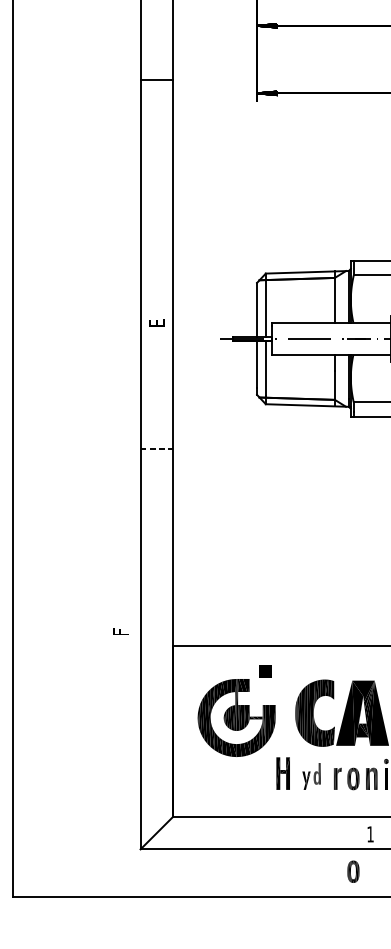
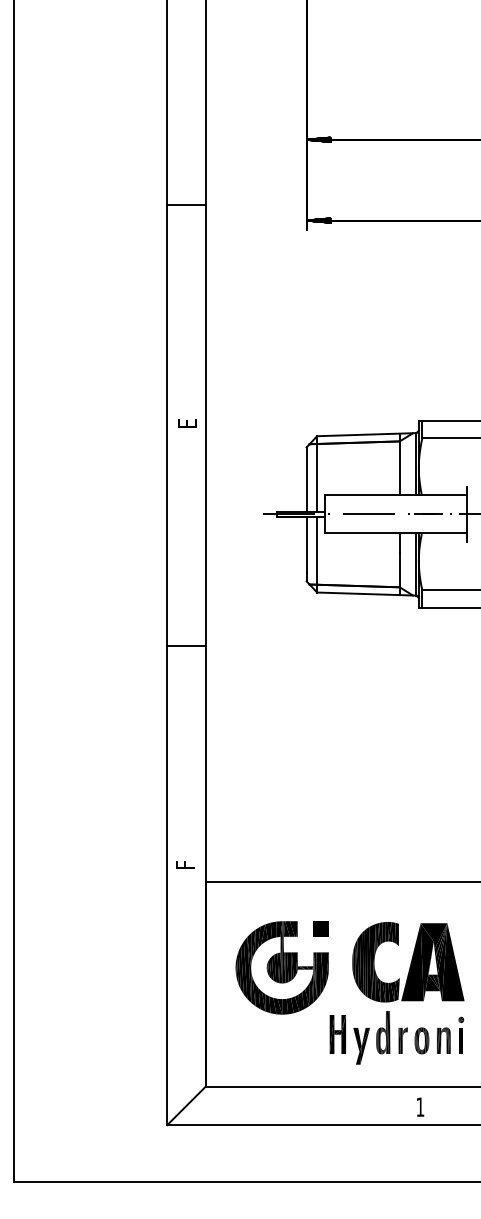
text: (157, 323) -> (187, 423), moved
line: (156, 448) -> (186, 645), dashed -> solid
text: (120, 631) -> (185, 864), moved
part: (265, 670) -> (320, 928), moved
part: (311, 776) -> (371, 1037), size x1.67
text: (370, 833) -> (420, 1106), moved
part: (353, 871) -> (421, 1151), removed

